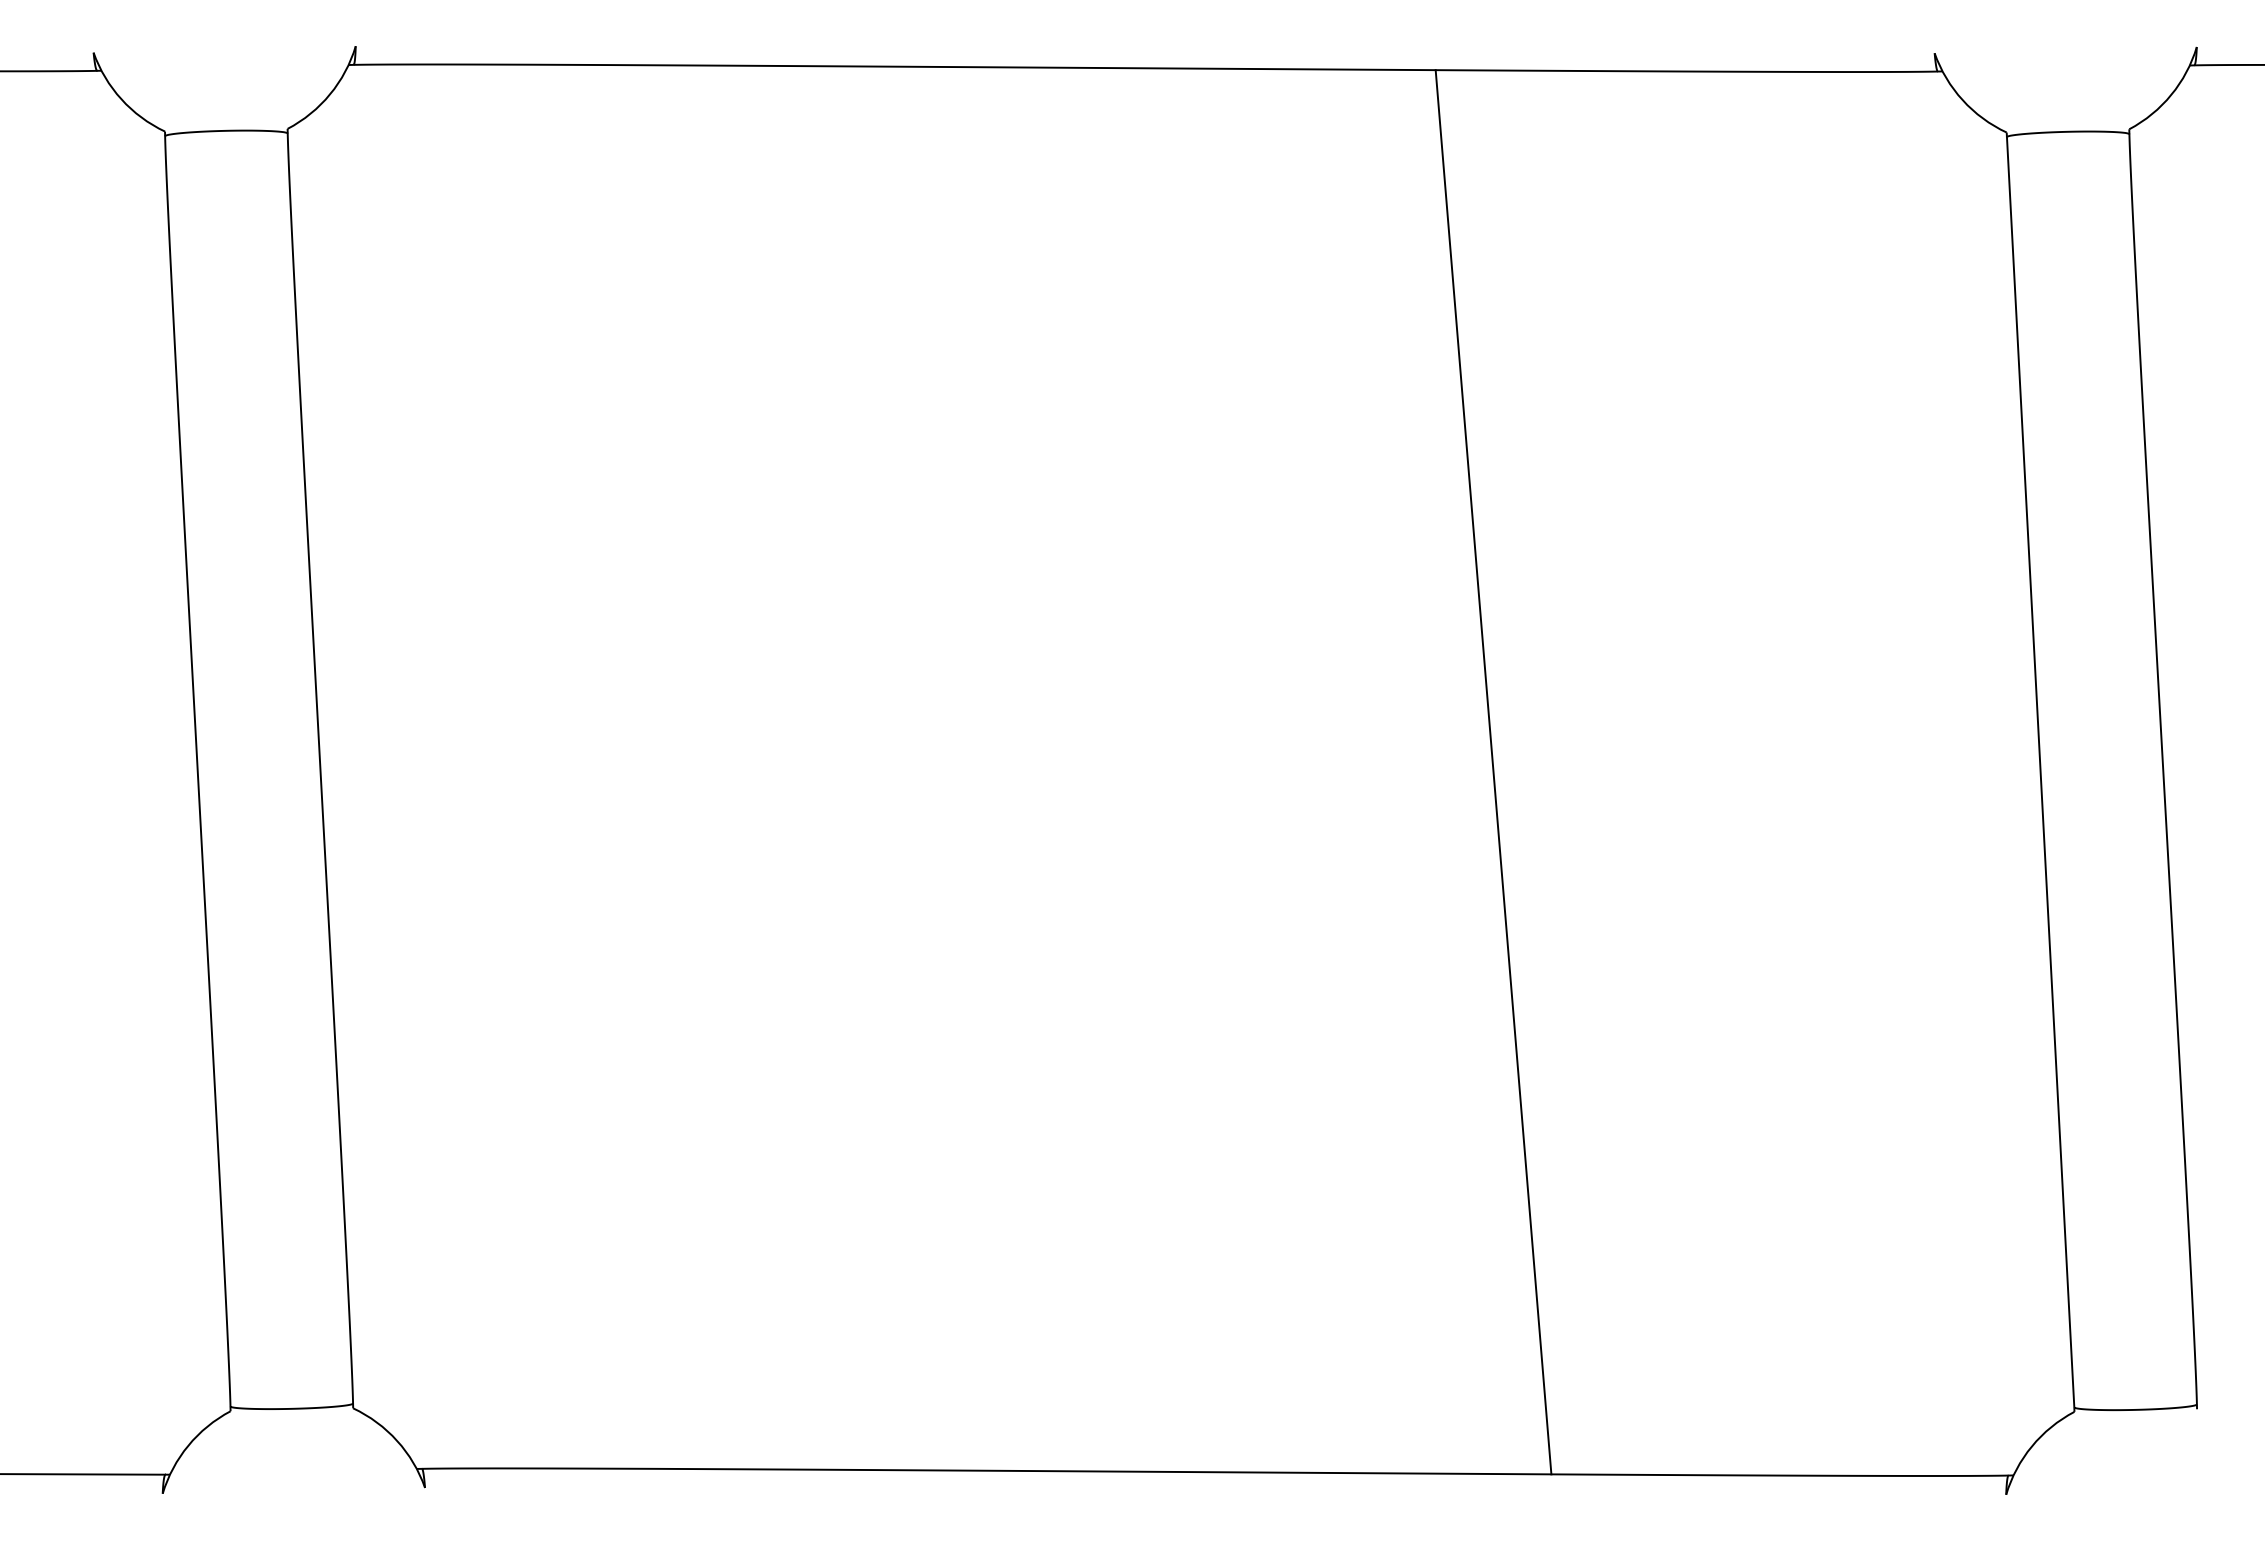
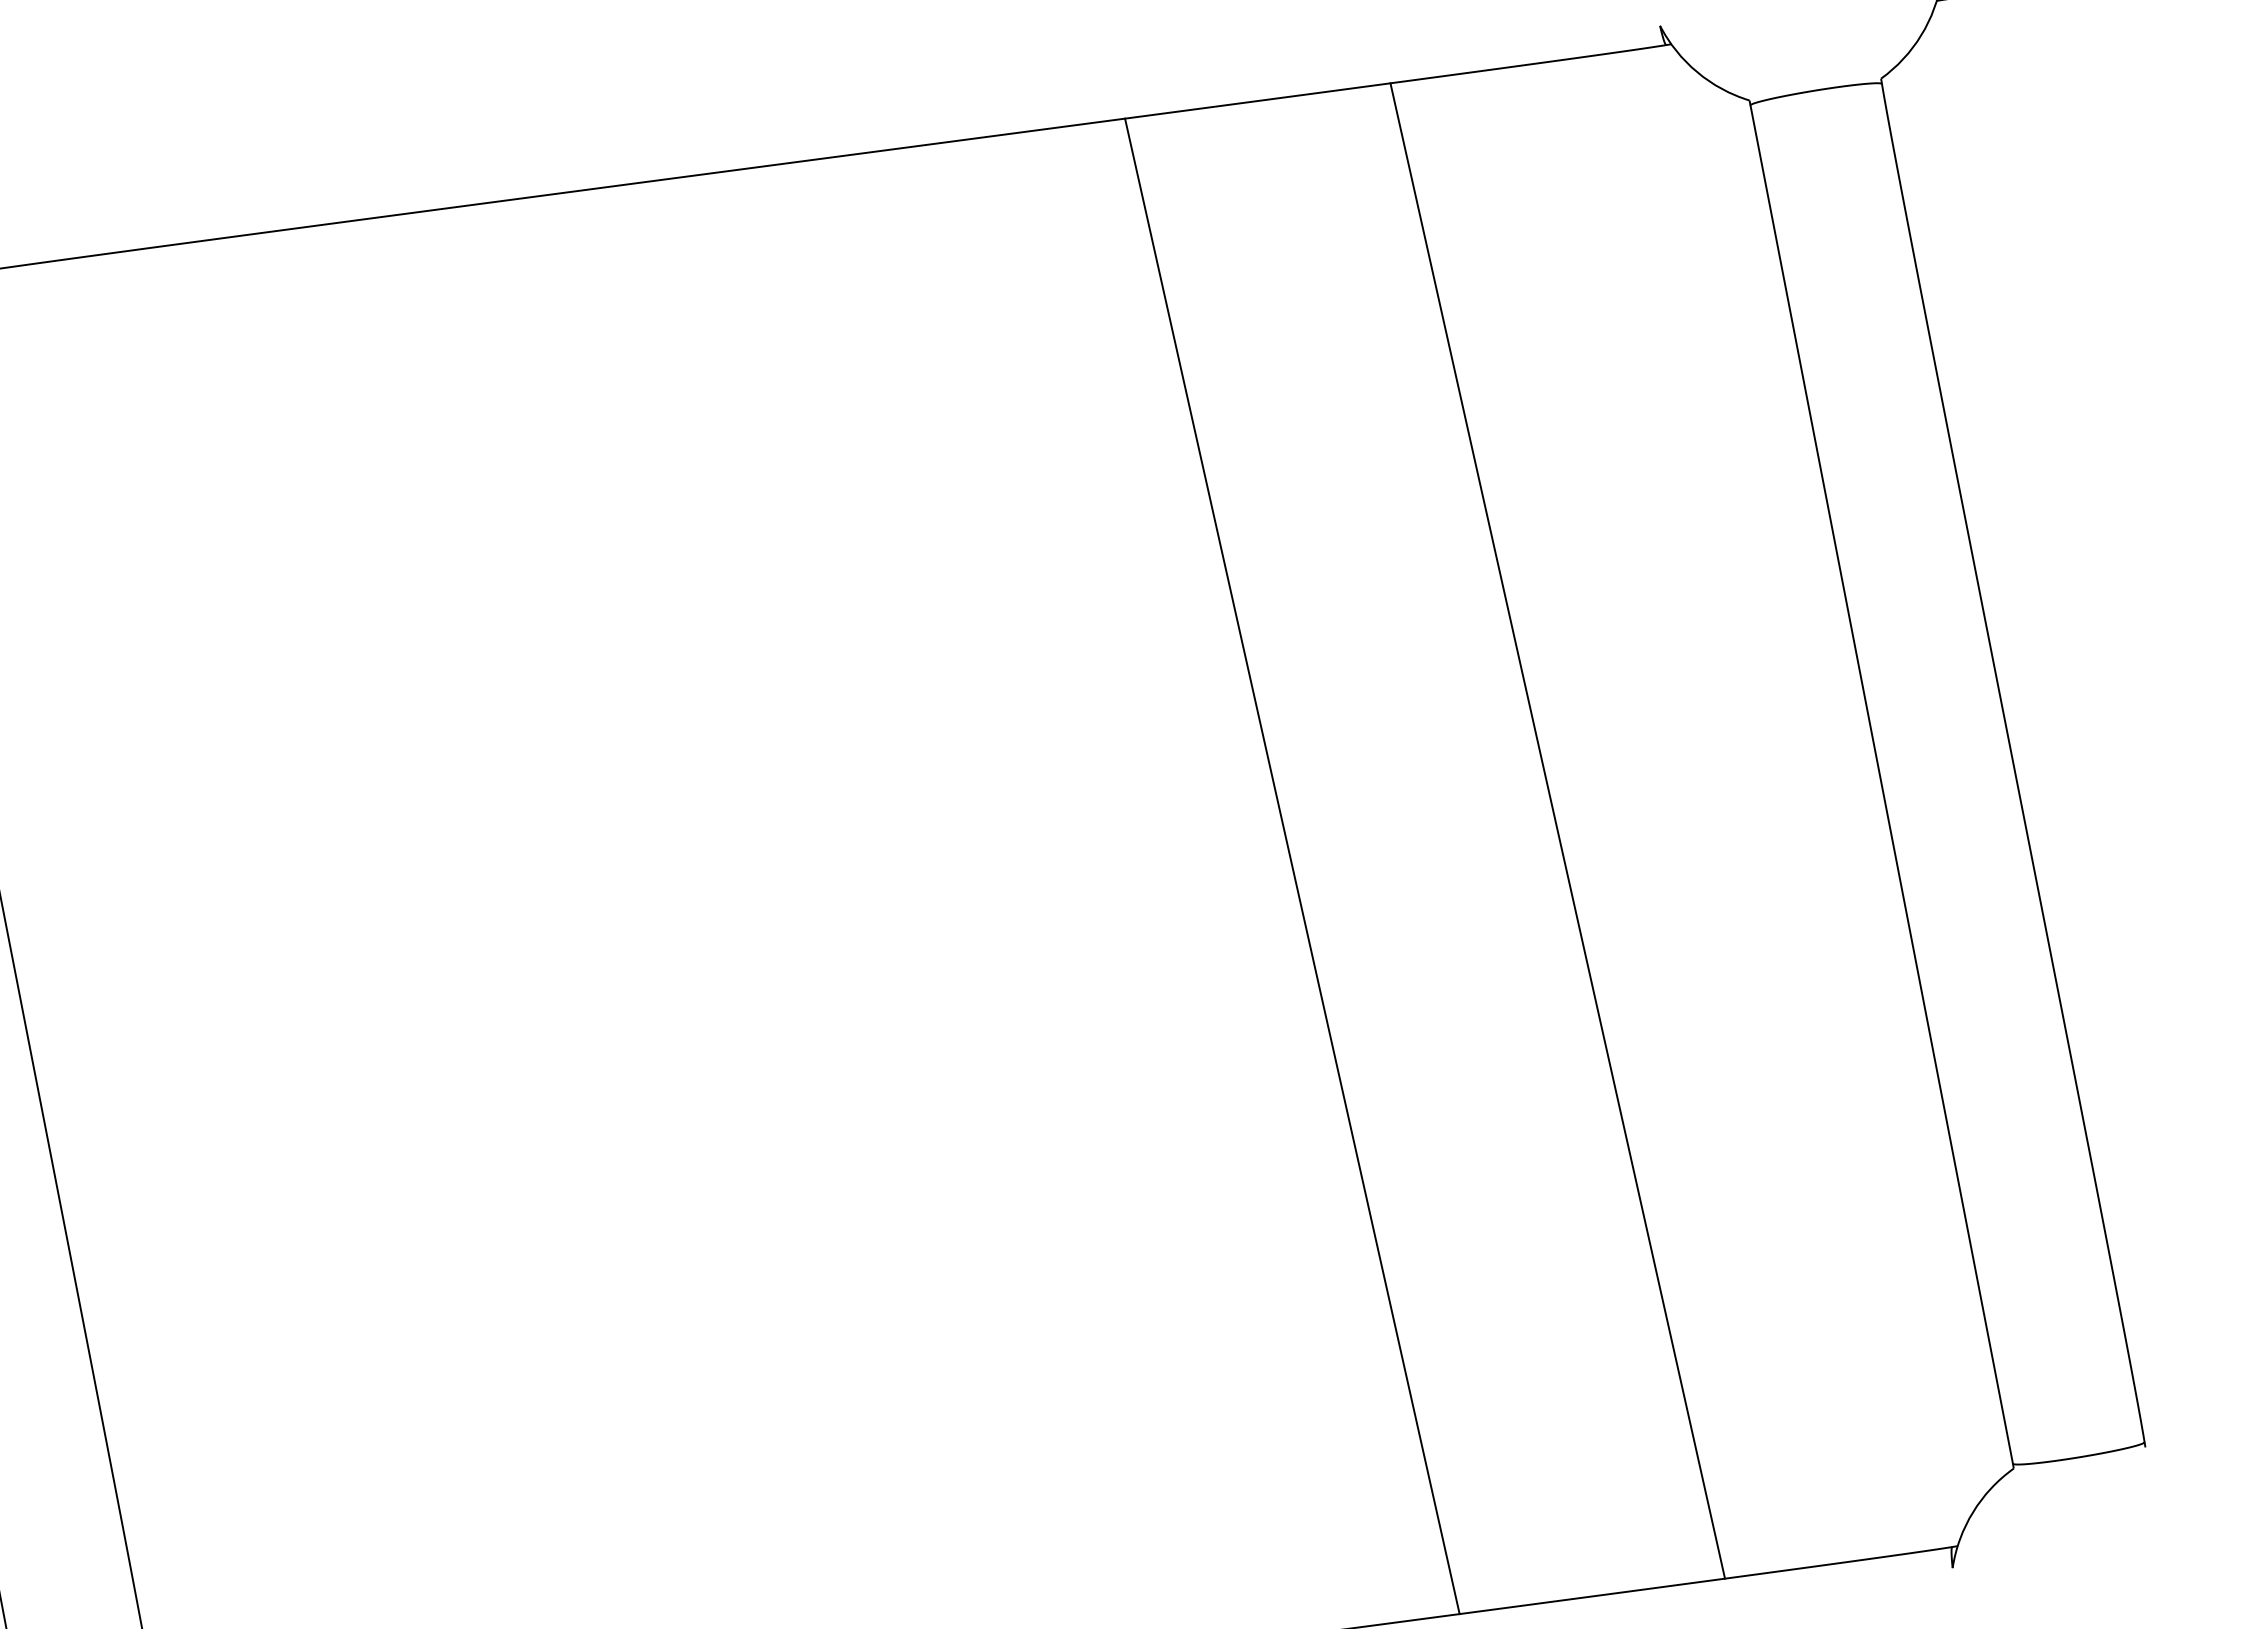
line: (1739, 773) -> (1557, 830), added

